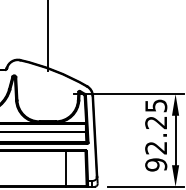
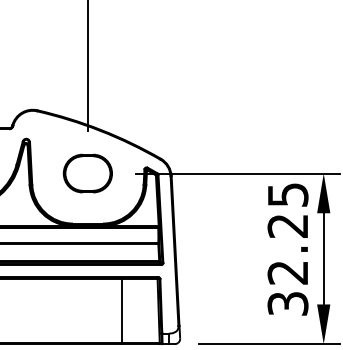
part: (47, 94) -> (87, 174), added
text: (156, 164) -> (288, 303), 92.25 -> 32.25

